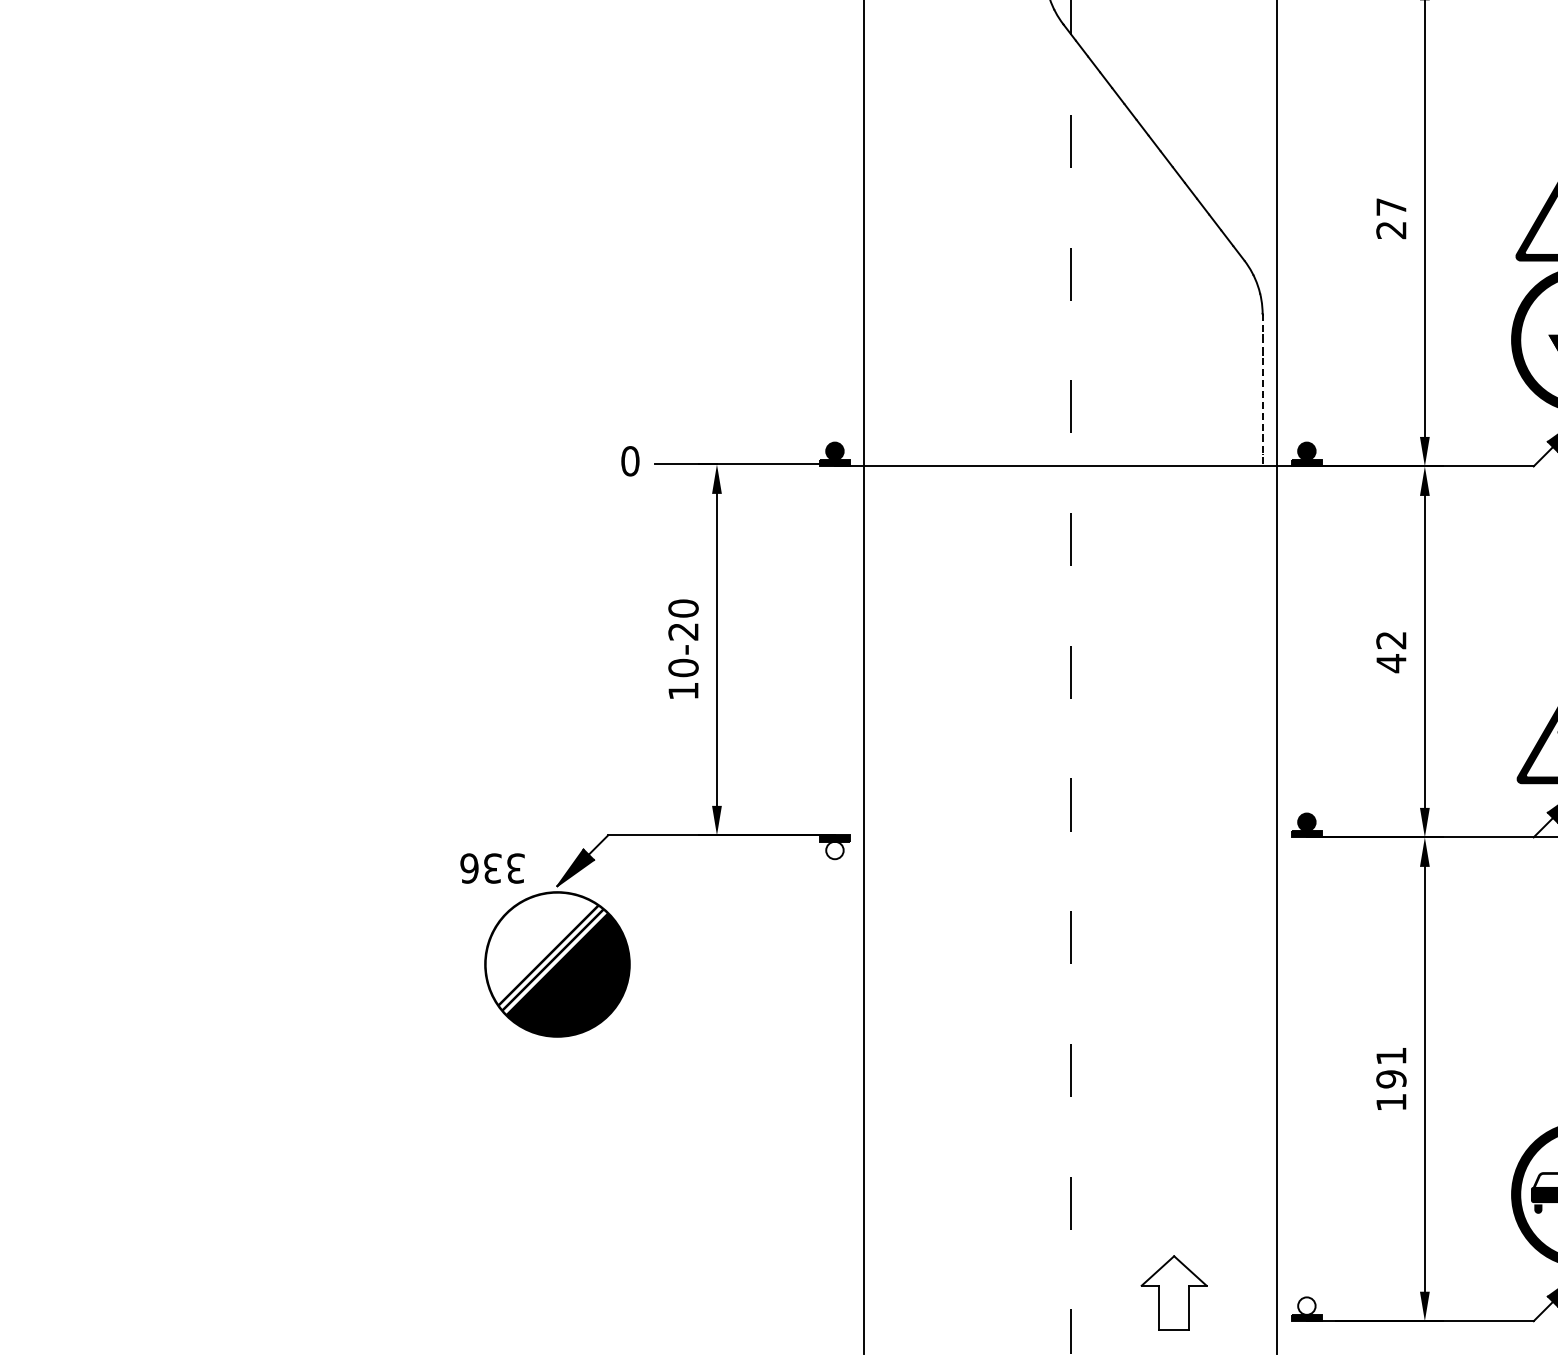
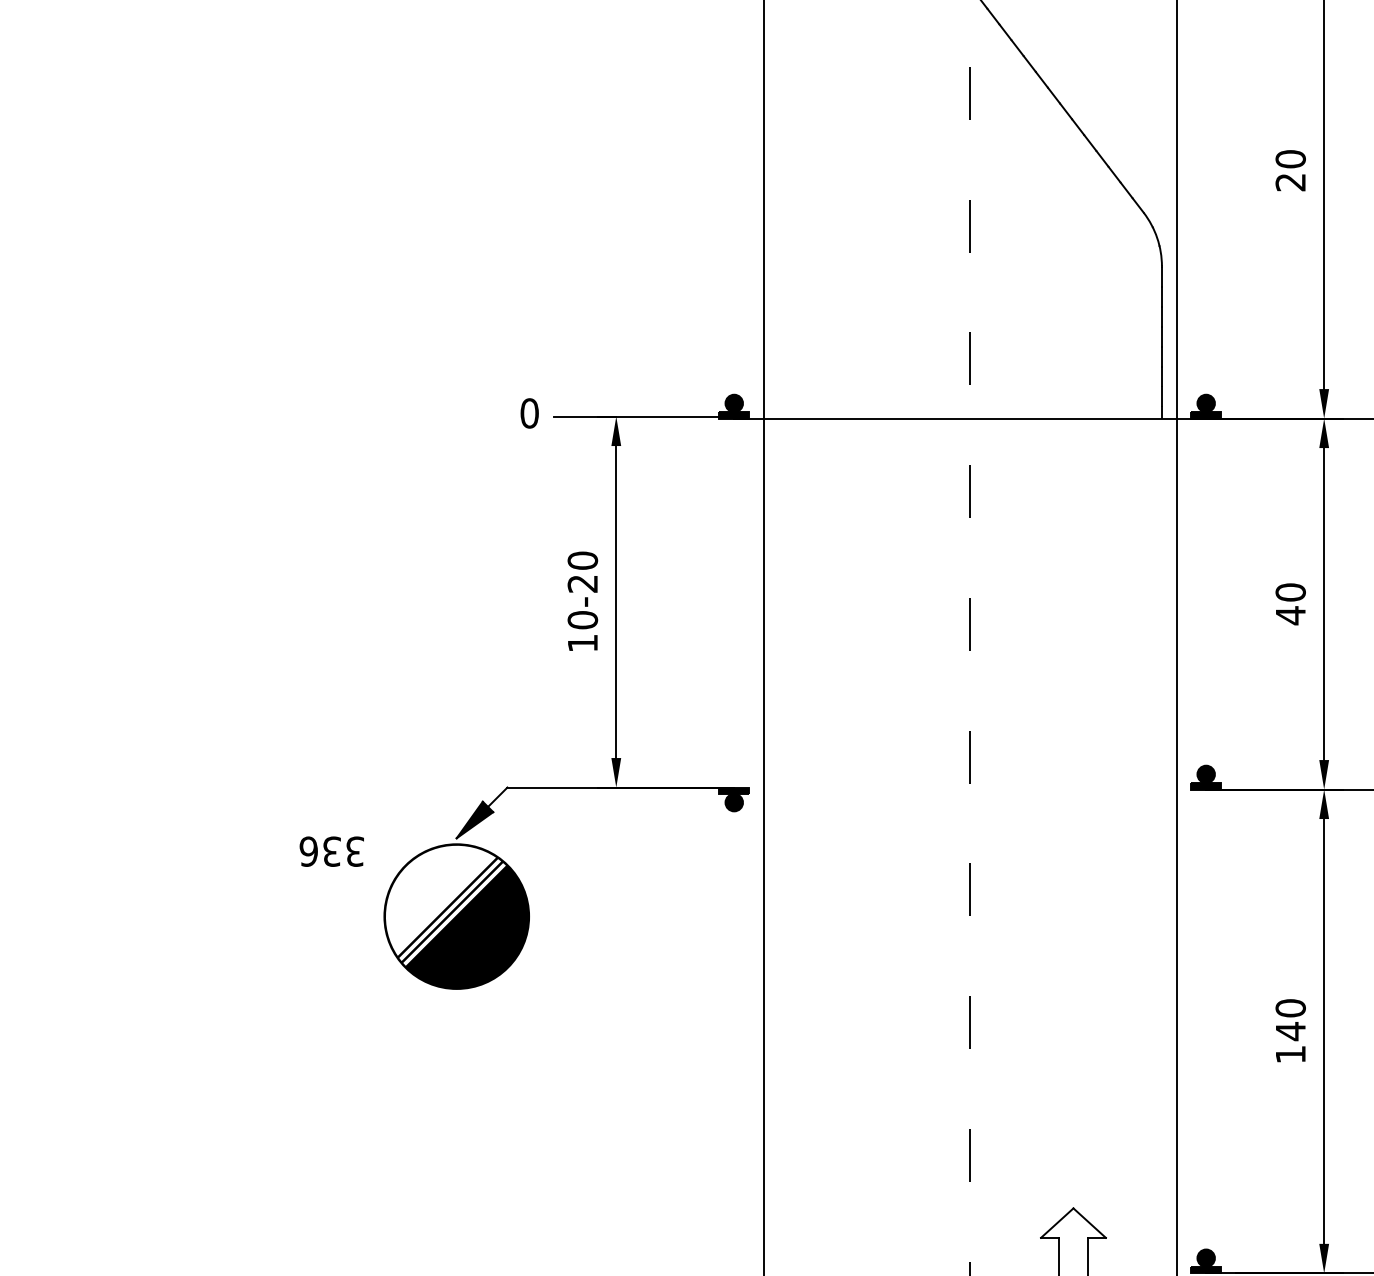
text: (1391, 207) -> (1290, 159), 27 -> 20
line: (1262, 389) -> (1161, 341), dashed -> solid
text: (1391, 640) -> (1290, 592), 42 -> 40
fill: (834, 850) -> (733, 802), added
text: (492, 868) -> (331, 851), moved
text: (1391, 1068) -> (1290, 1020), 191 -> 140
fill: (1306, 1305) -> (1205, 1257), added

